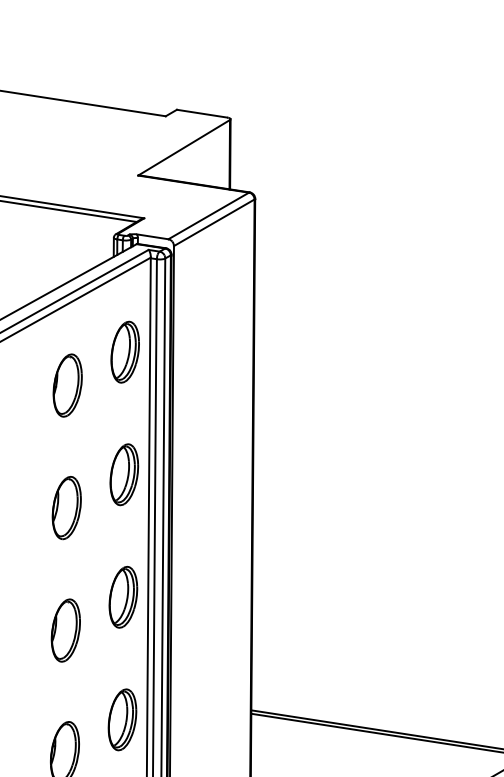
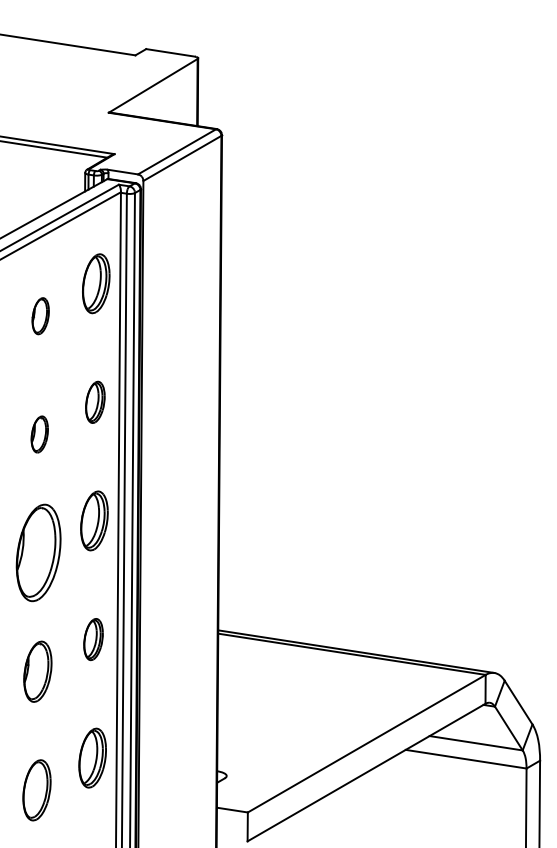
part: (67, 386) -> (40, 316), size x0.6
part: (124, 474) -> (95, 402), size x0.7
part: (66, 507) -> (39, 434), size x0.6
part: (65, 630) -> (38, 553), size x1.6
part: (122, 719) -> (93, 639), size x0.7

